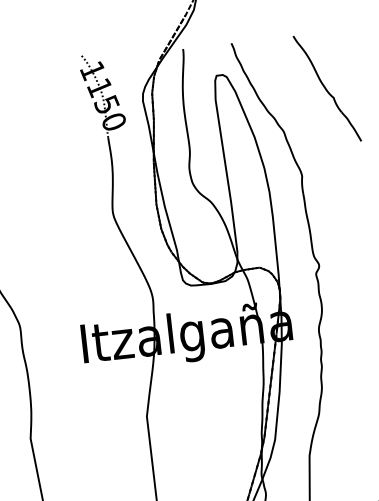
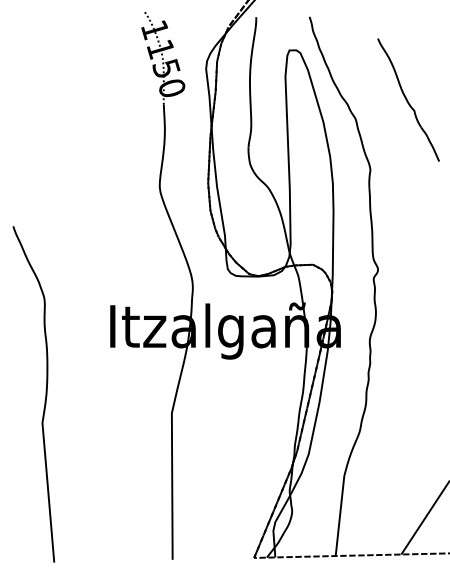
part: (327, 88) -> (408, 99), moved

